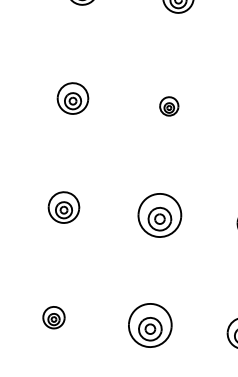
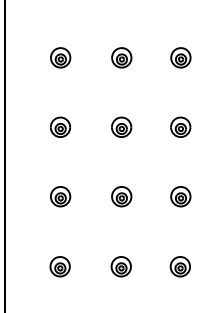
part: (168, 105) -> (121, 126), size x1.67
part: (159, 215) -> (121, 196), size x0.71
part: (53, 317) -> (59, 266), size x1.43
part: (148, 325) -> (120, 266), size x0.71

